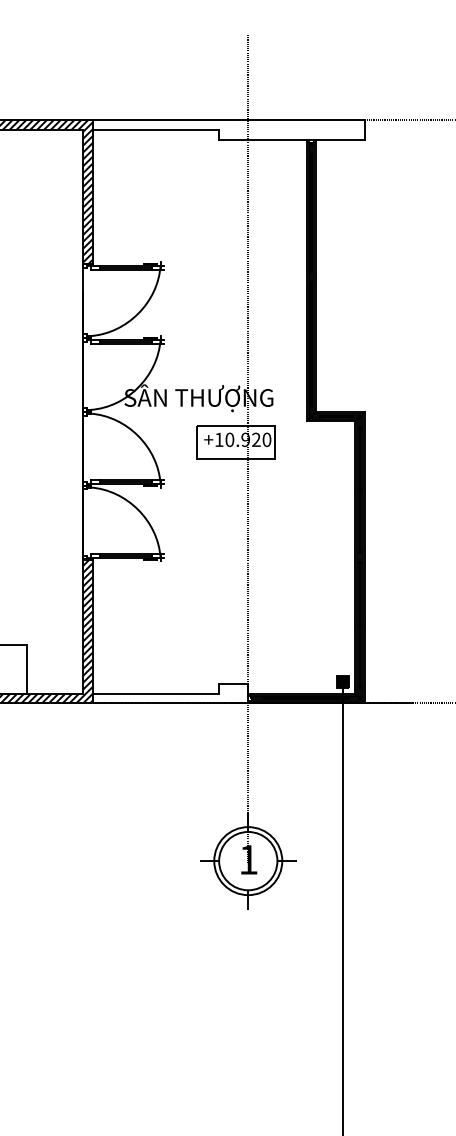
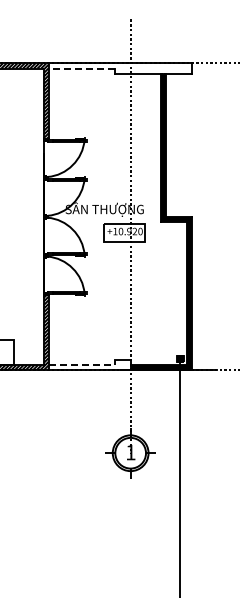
line: (154, 129) -> (81, 68), solid -> dashed
line: (156, 694) -> (82, 365), solid -> dashed

